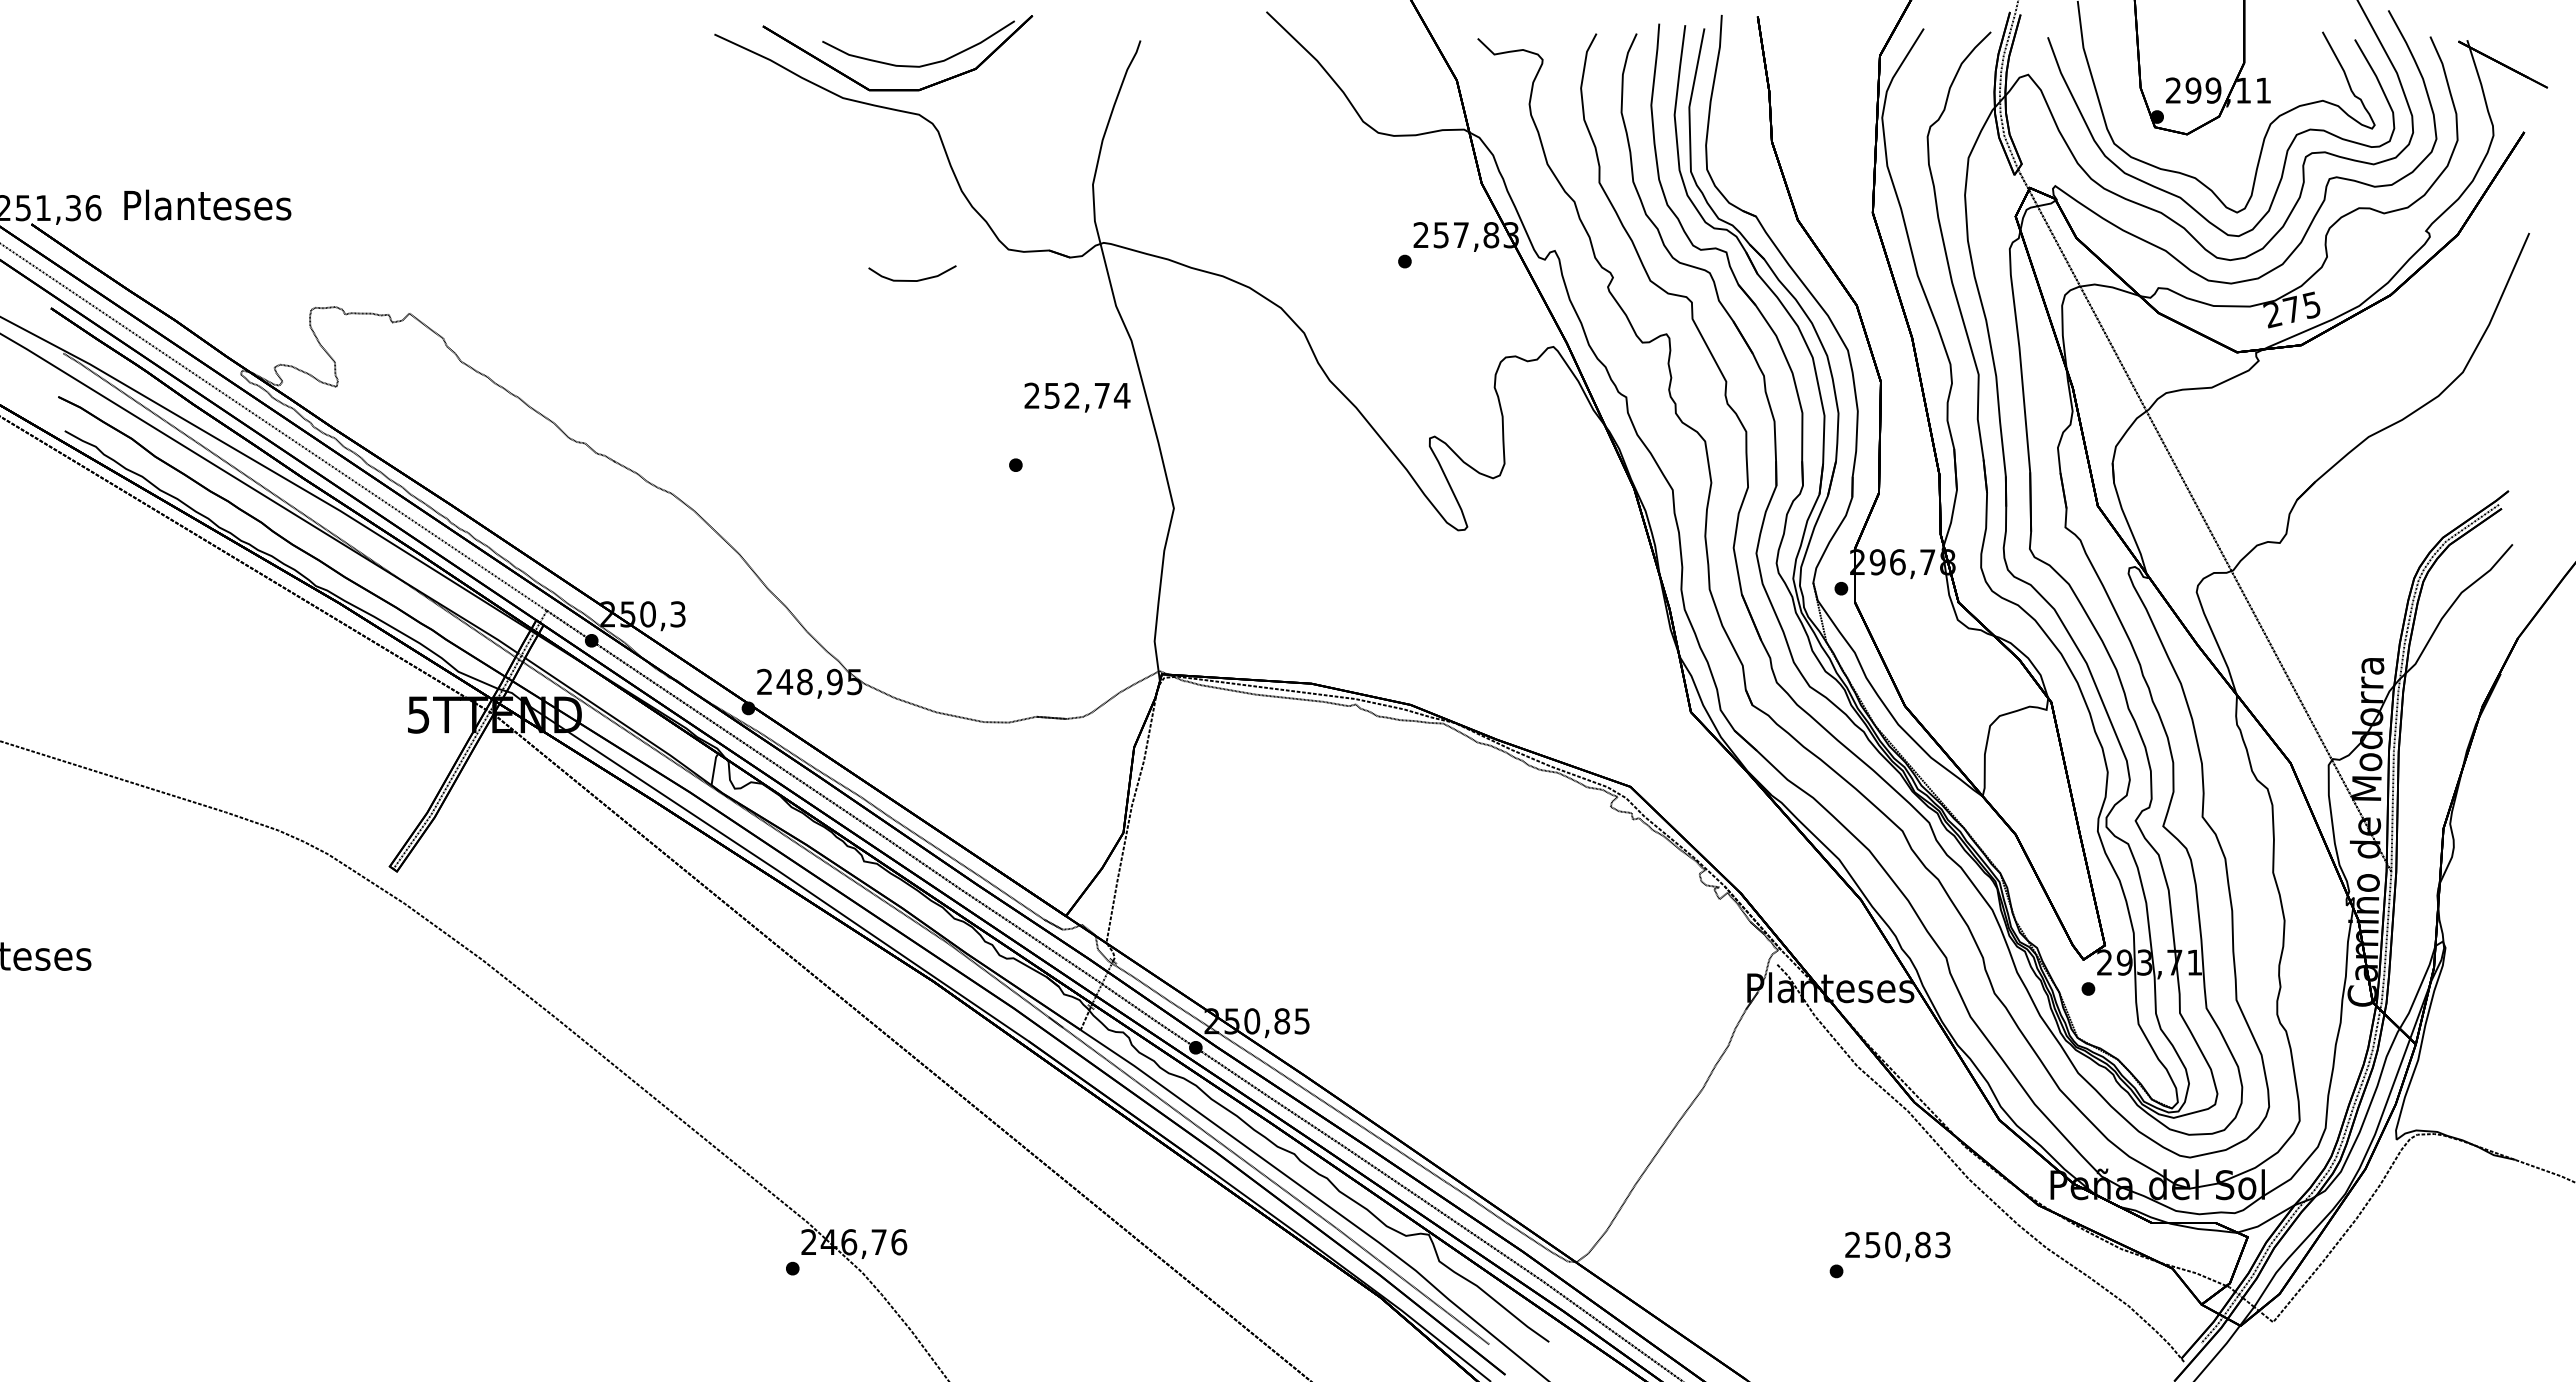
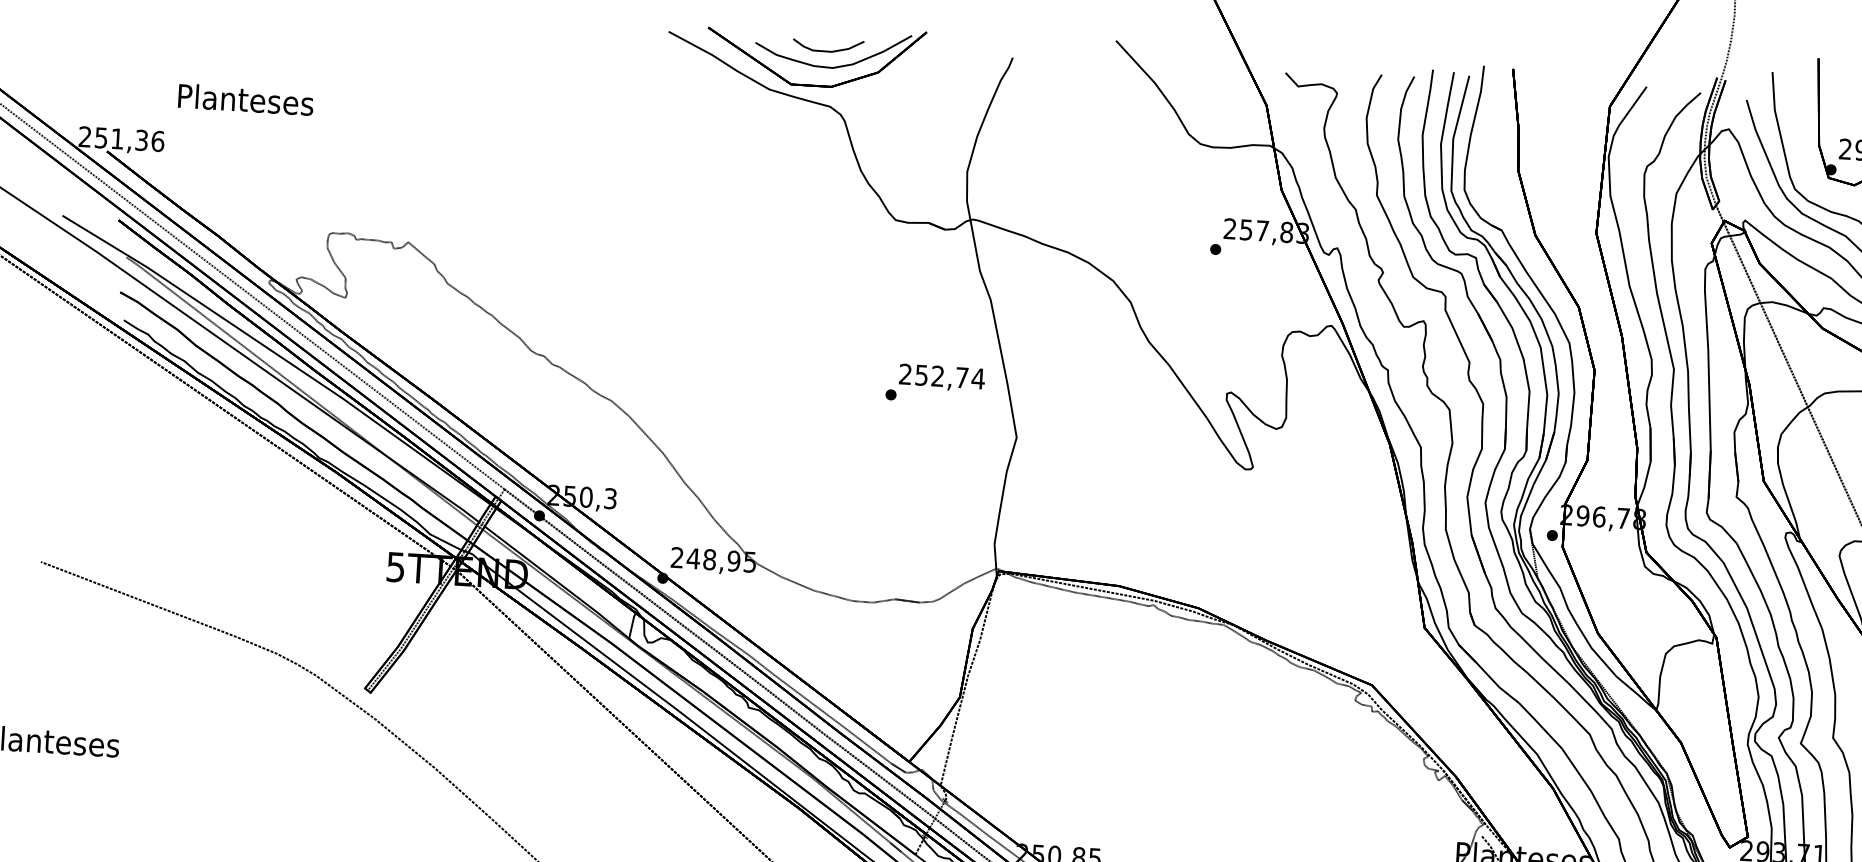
text: (207, 204) -> (245, 99), moved
curve: (912, 280) -> (828, 51), moved
text: (1077, 397) -> (942, 377), moved

